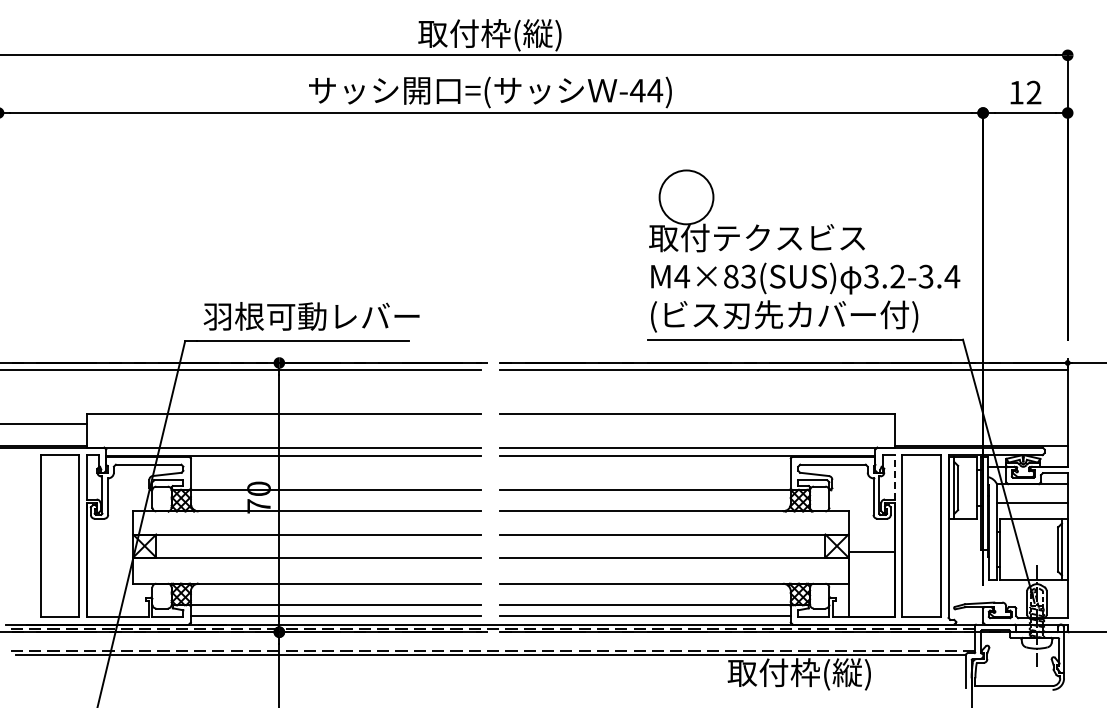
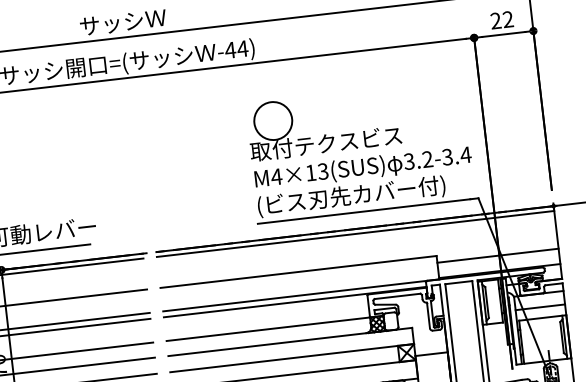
text: (489, 35) -> (122, 23), 取付枠(縦) -> サッシＷ
text: (1016, 92) -> (495, 20), 12 -> 22
text: (731, 276) -> (311, 172), M4×83(SUS) -> M4×13(SUS)
line: (980, 423) -> (497, 255), added
line: (894, 476) -> (441, 299), dashed -> solid

